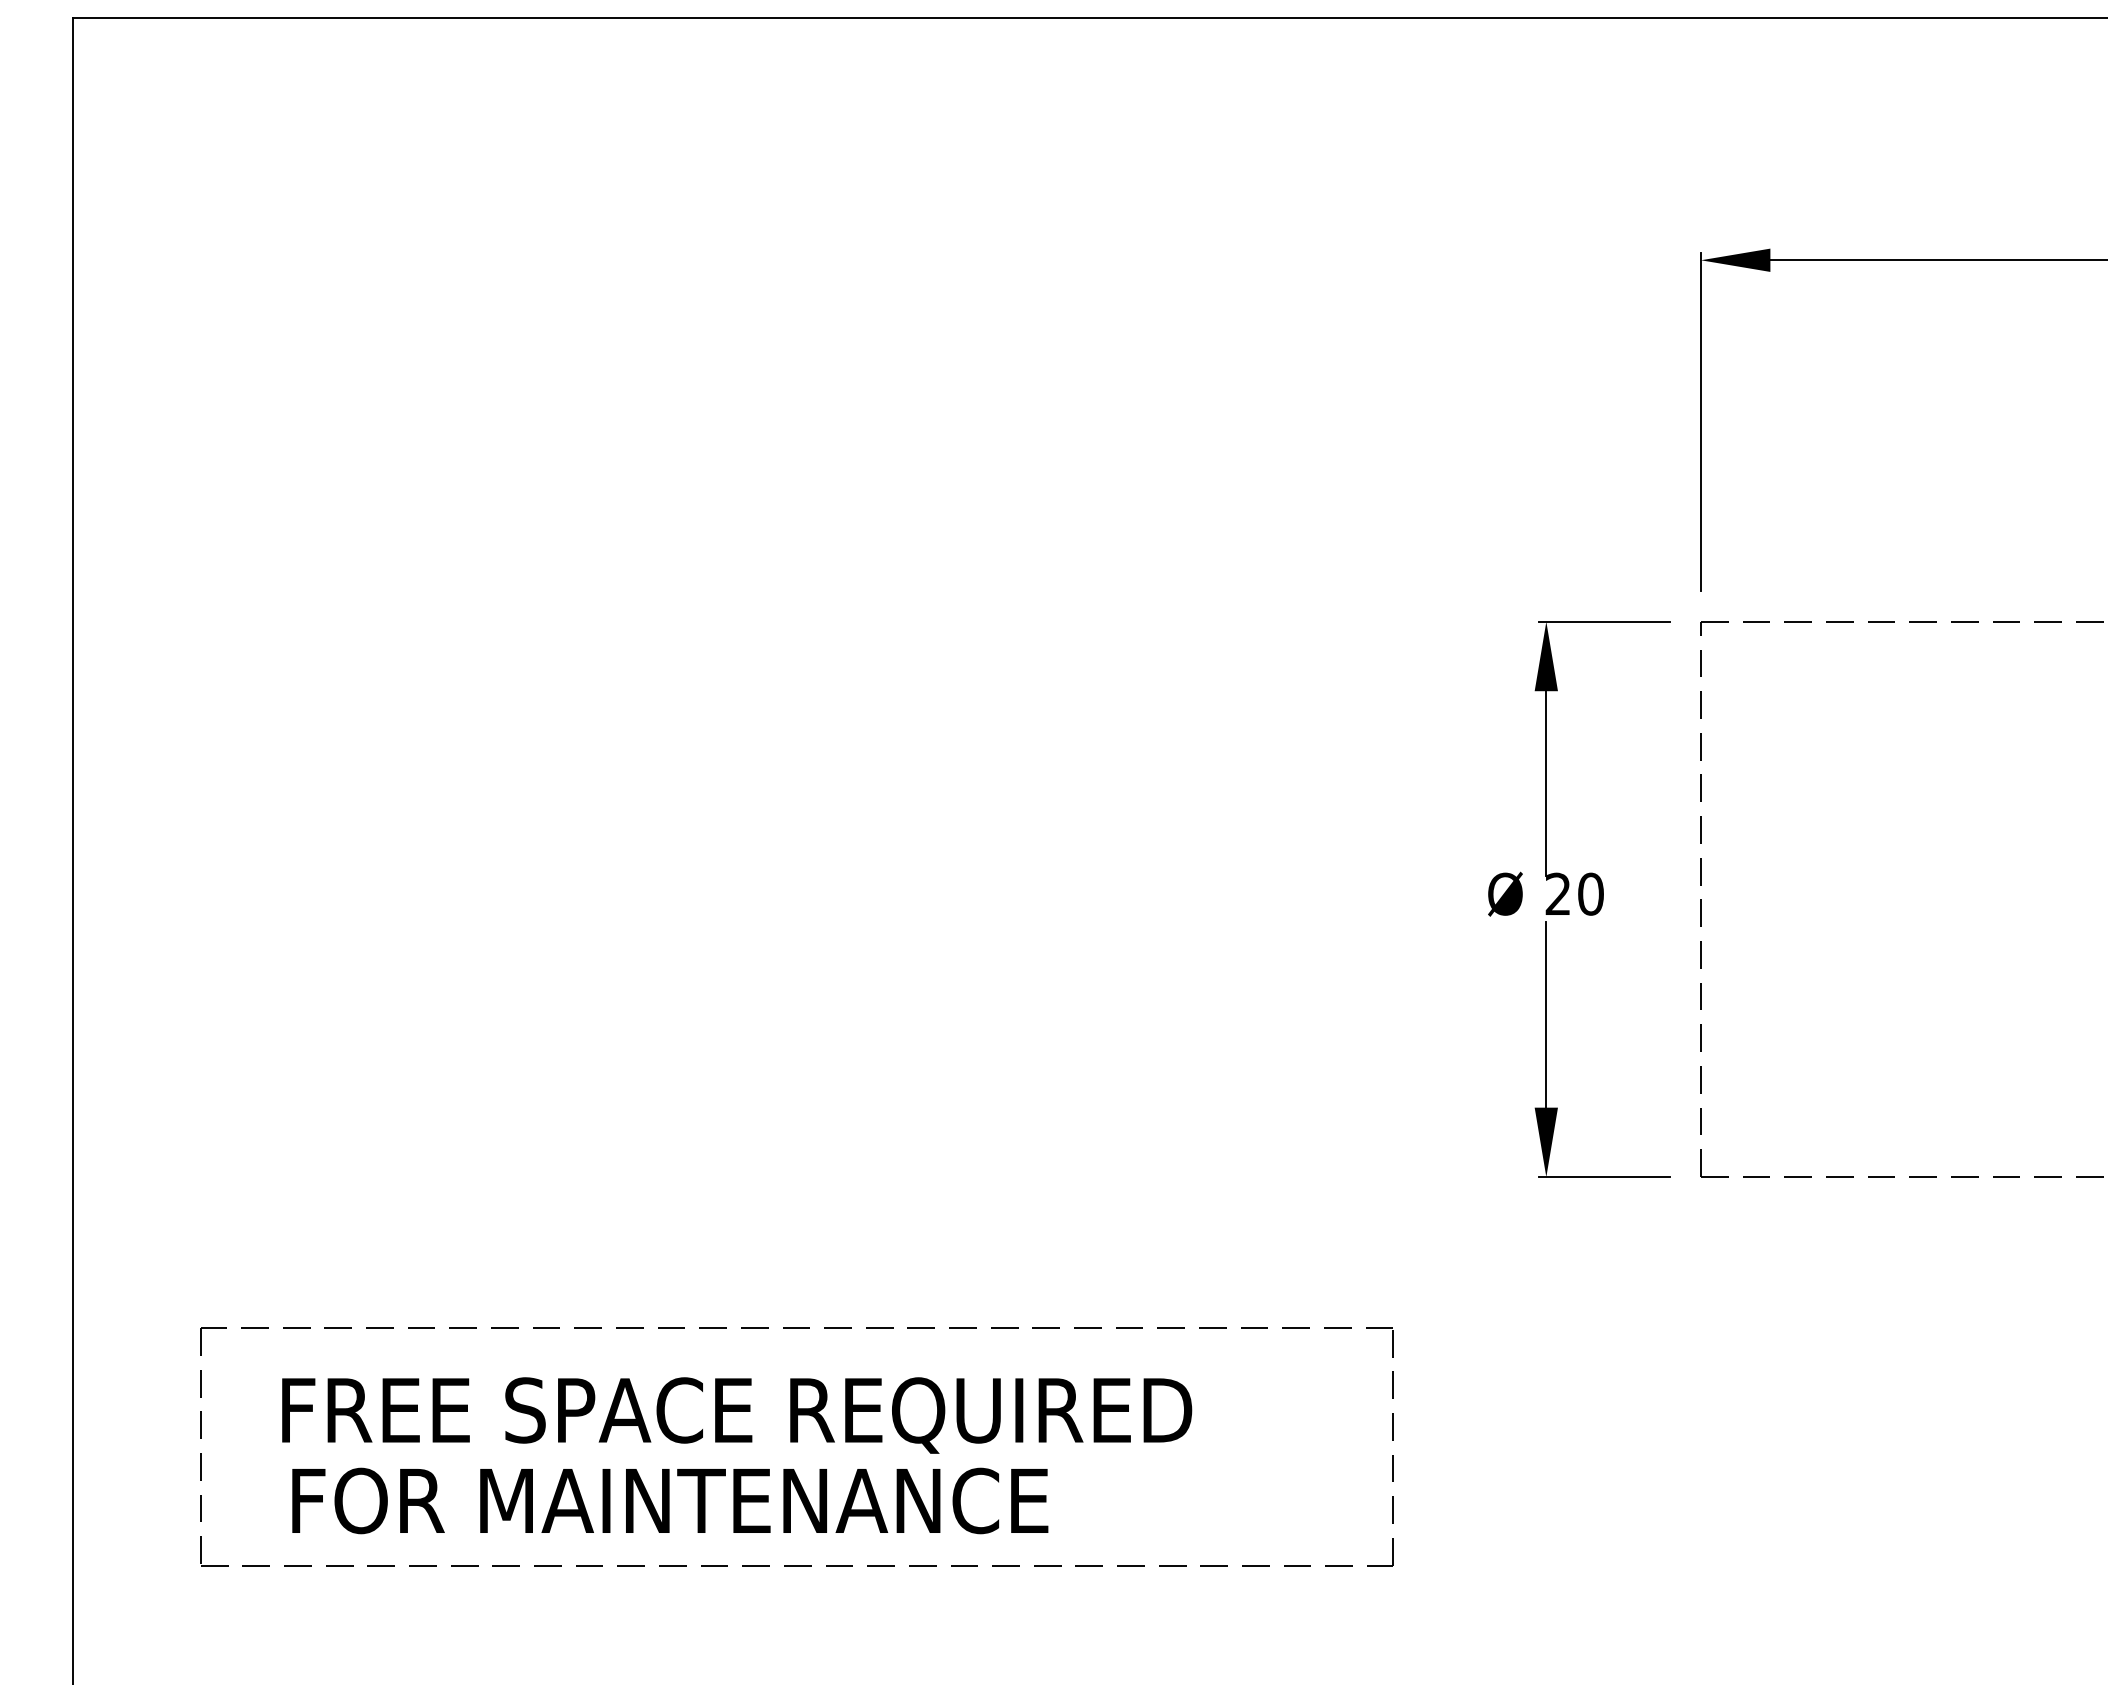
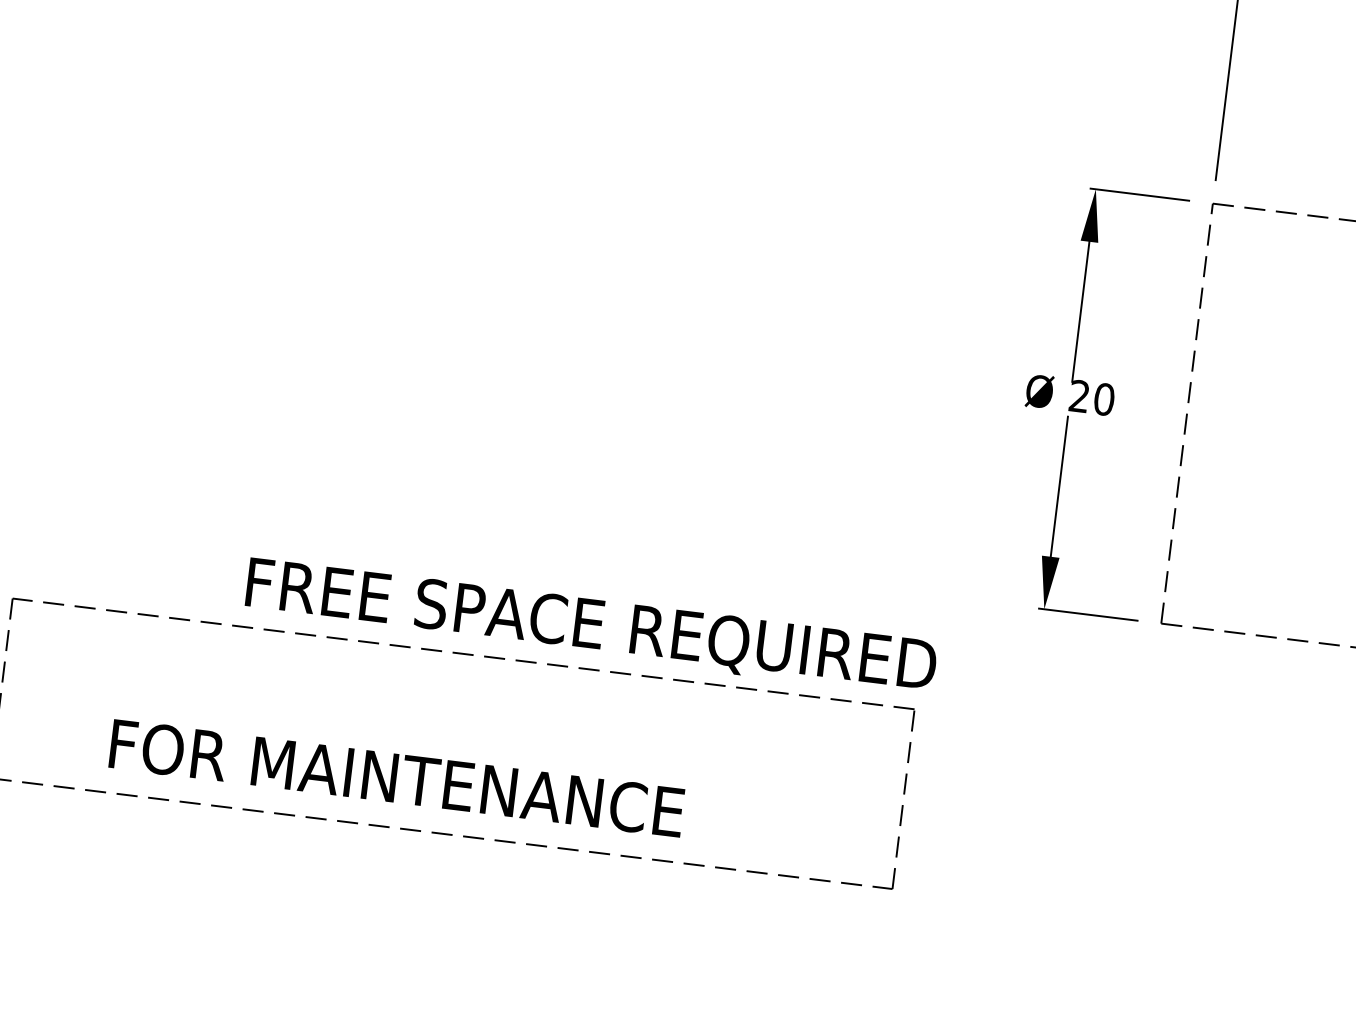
text: (737, 1415) -> (591, 627), moved
text: (670, 1500) -> (397, 778), moved

